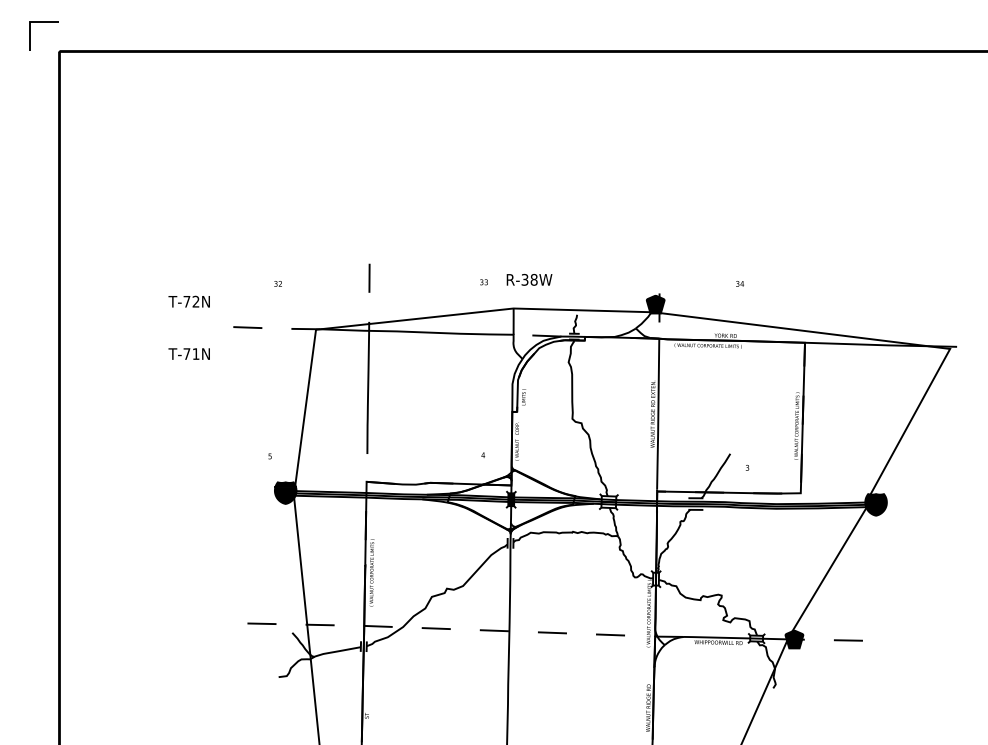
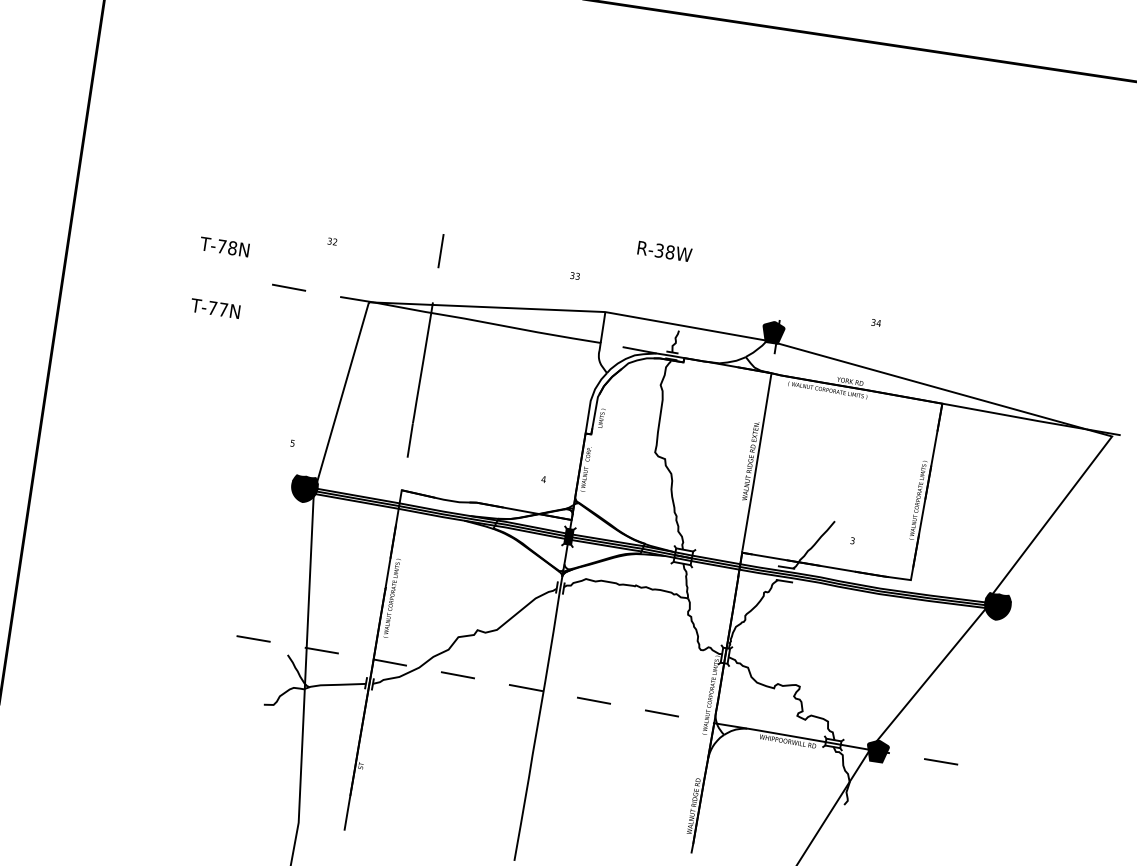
text: (529, 279) -> (664, 251), moved
text: (195, 301) -> (232, 247), T-72N -> T-78N
text: (195, 353) -> (222, 309), T-71N -> T-77N

